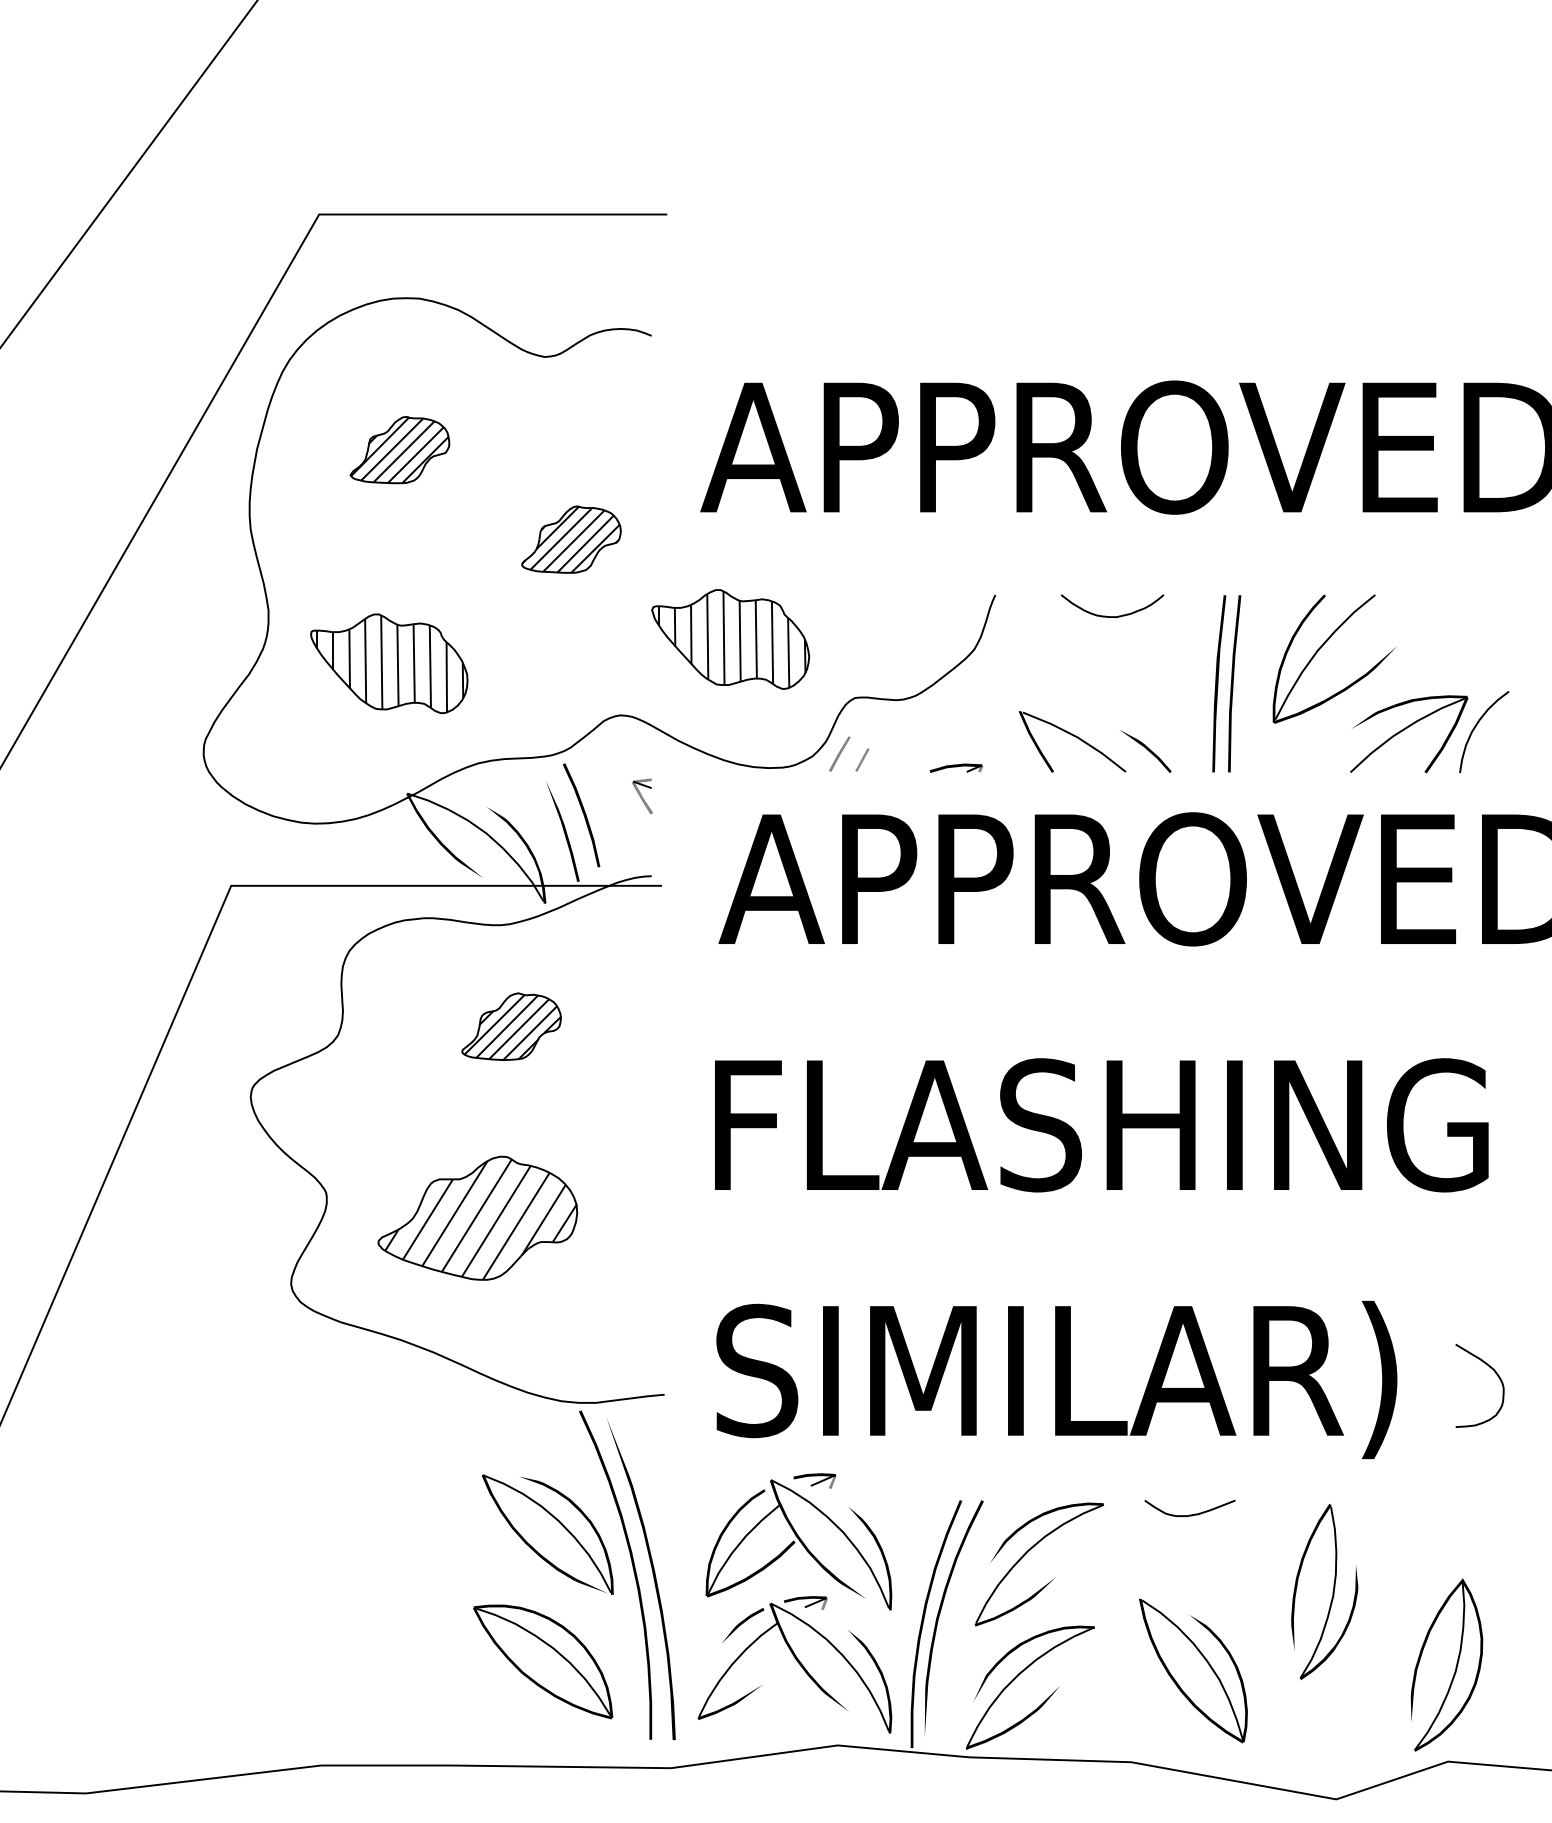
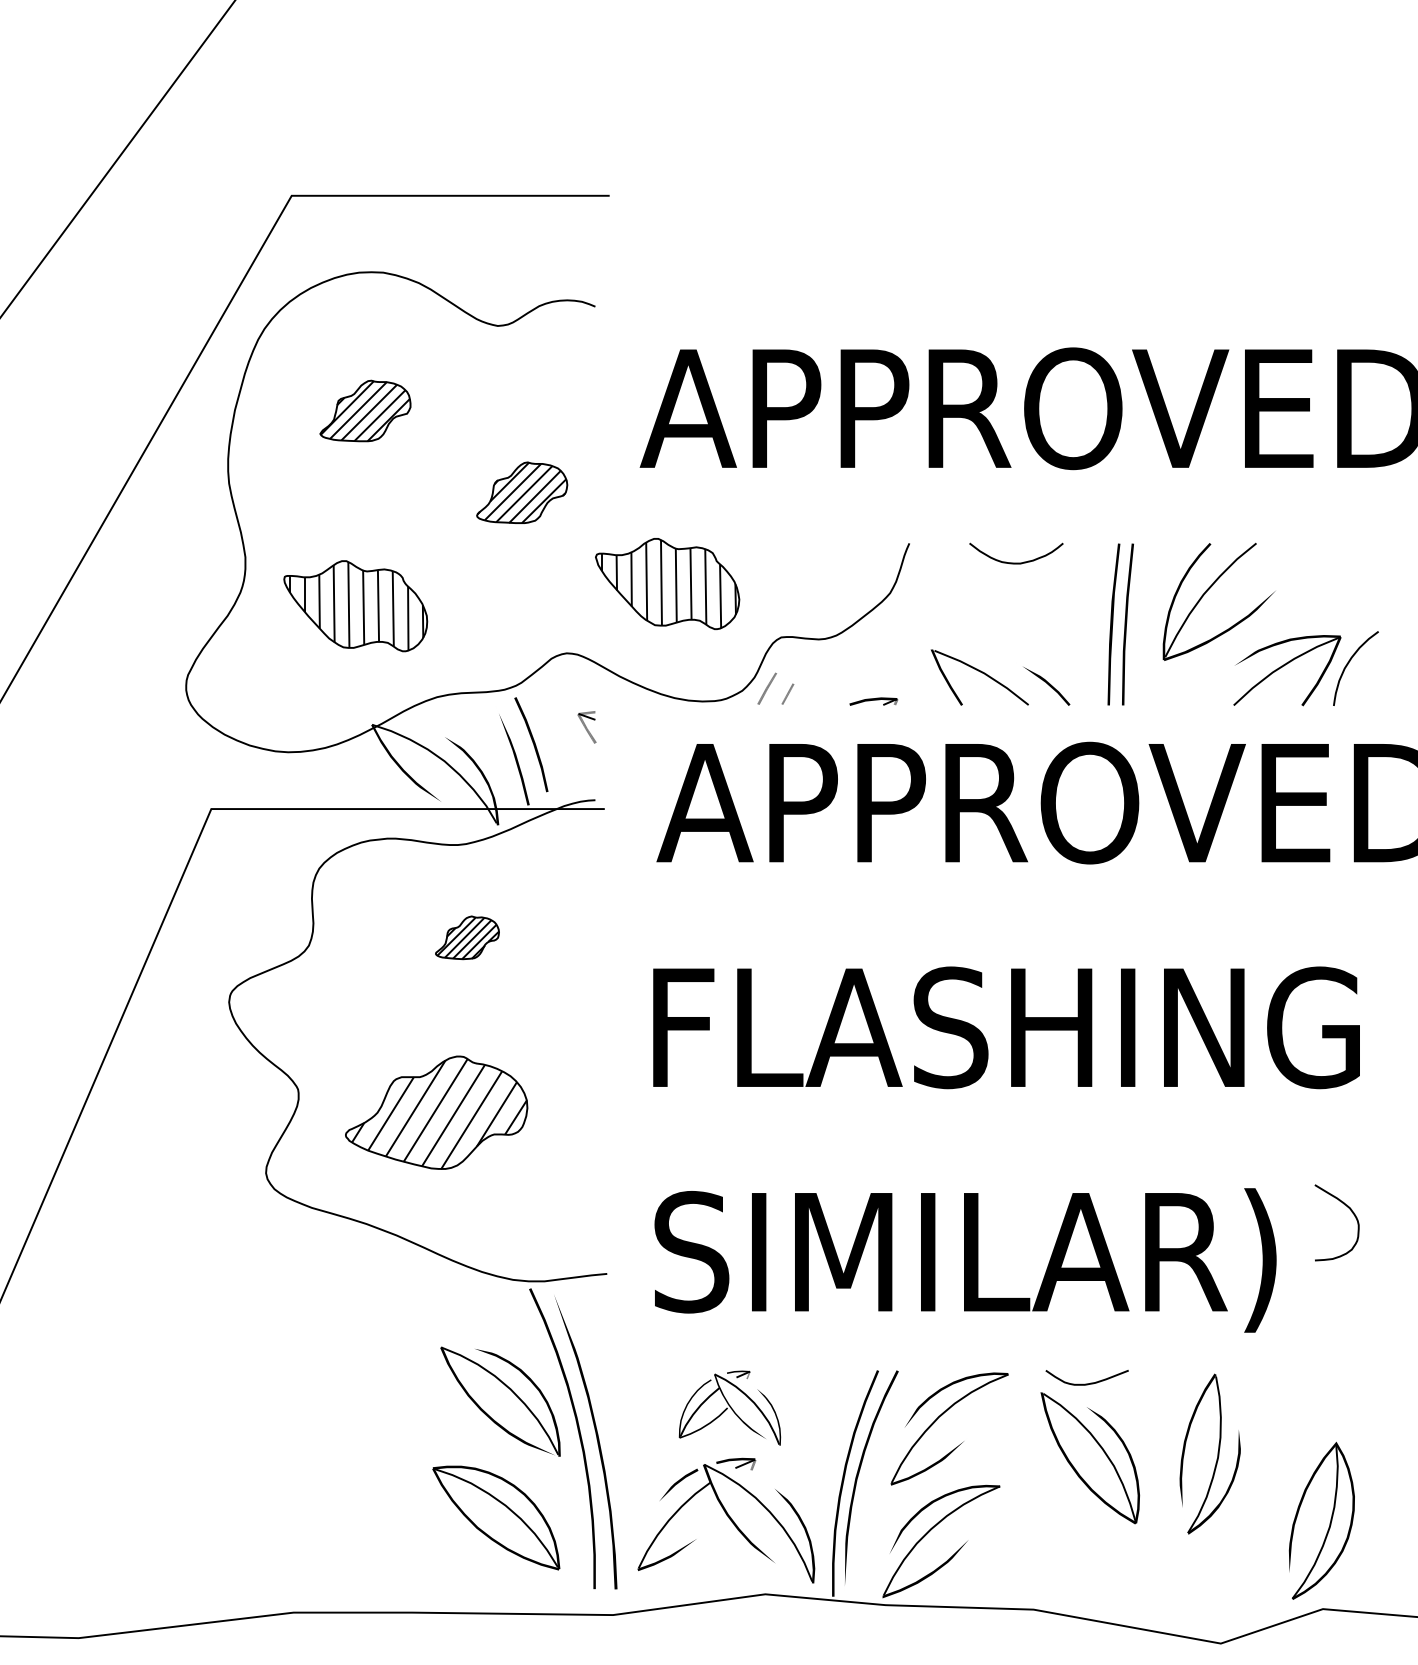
part: (511, 1026) -> (467, 937), size x0.7
curve: (1495, 1374) -> (1351, 1212), moved
part: (798, 1540) -> (729, 1407), size x0.6
part: (1193, 1671) -> (1090, 1458), moved

